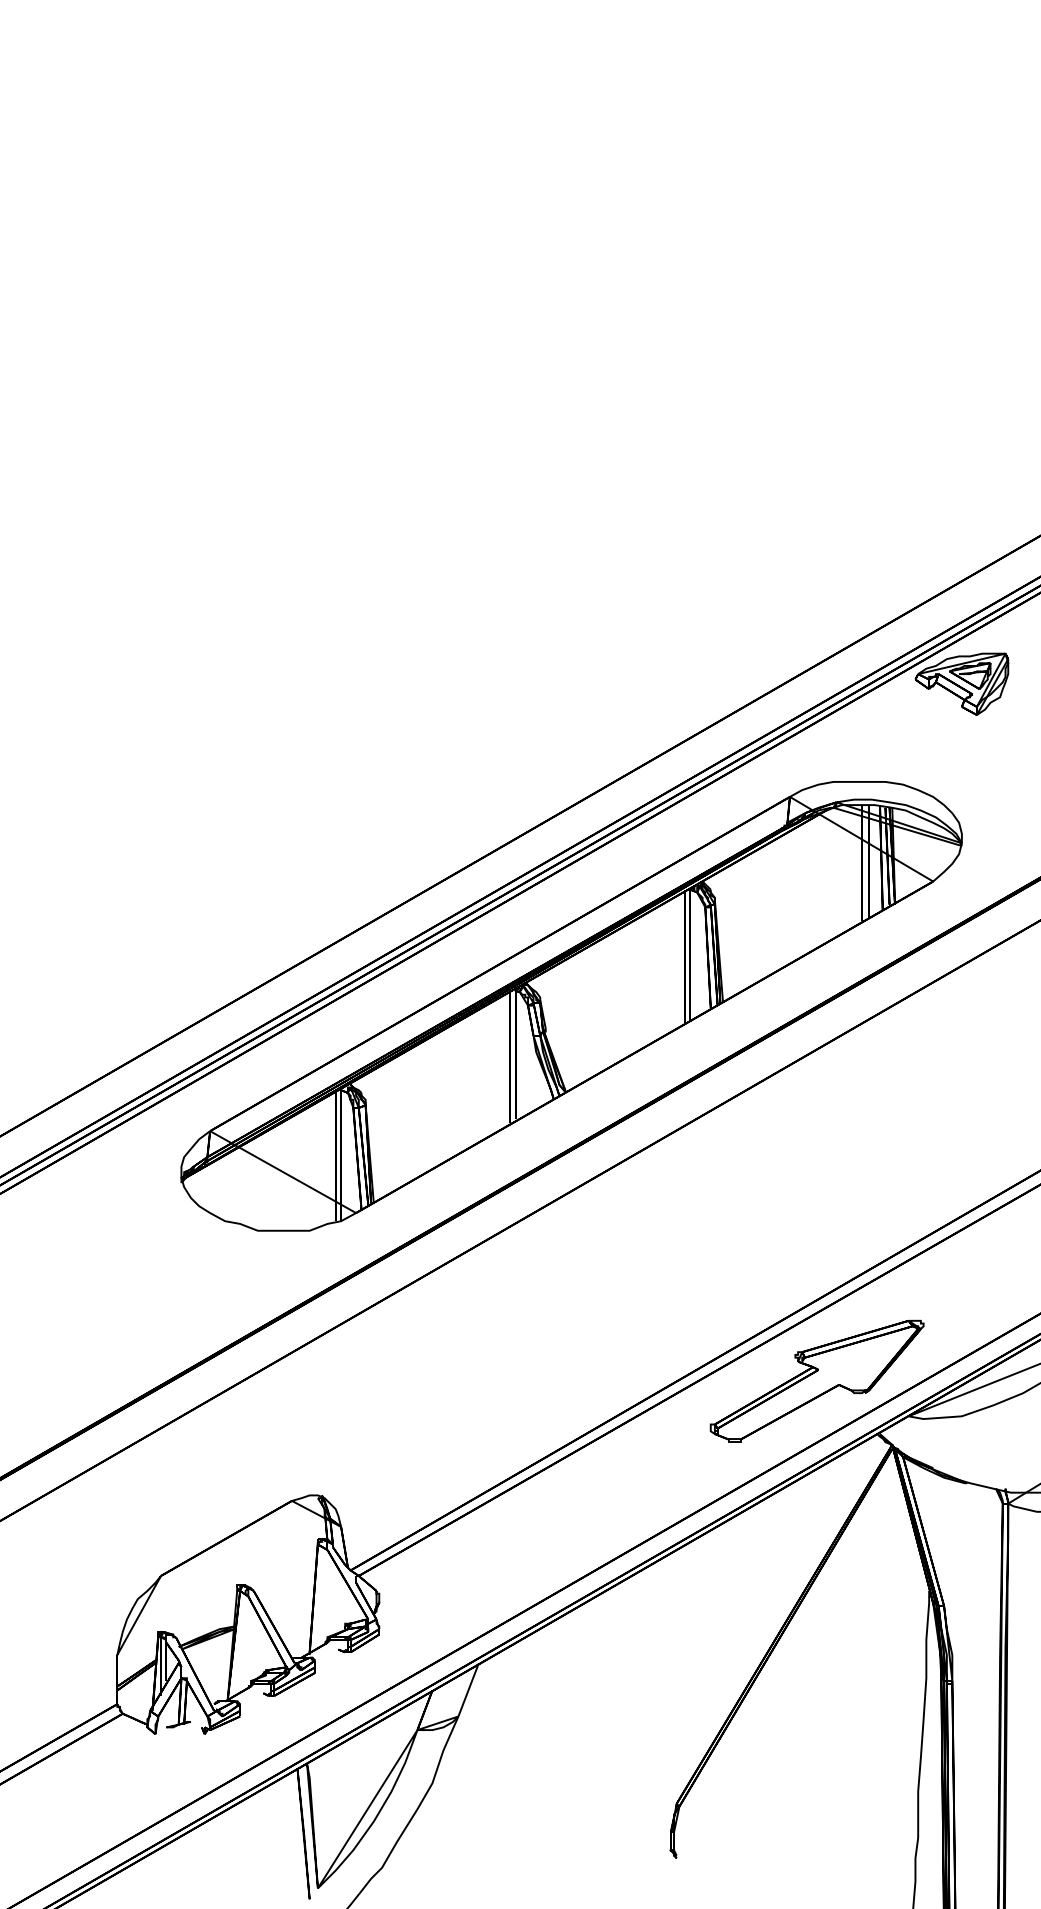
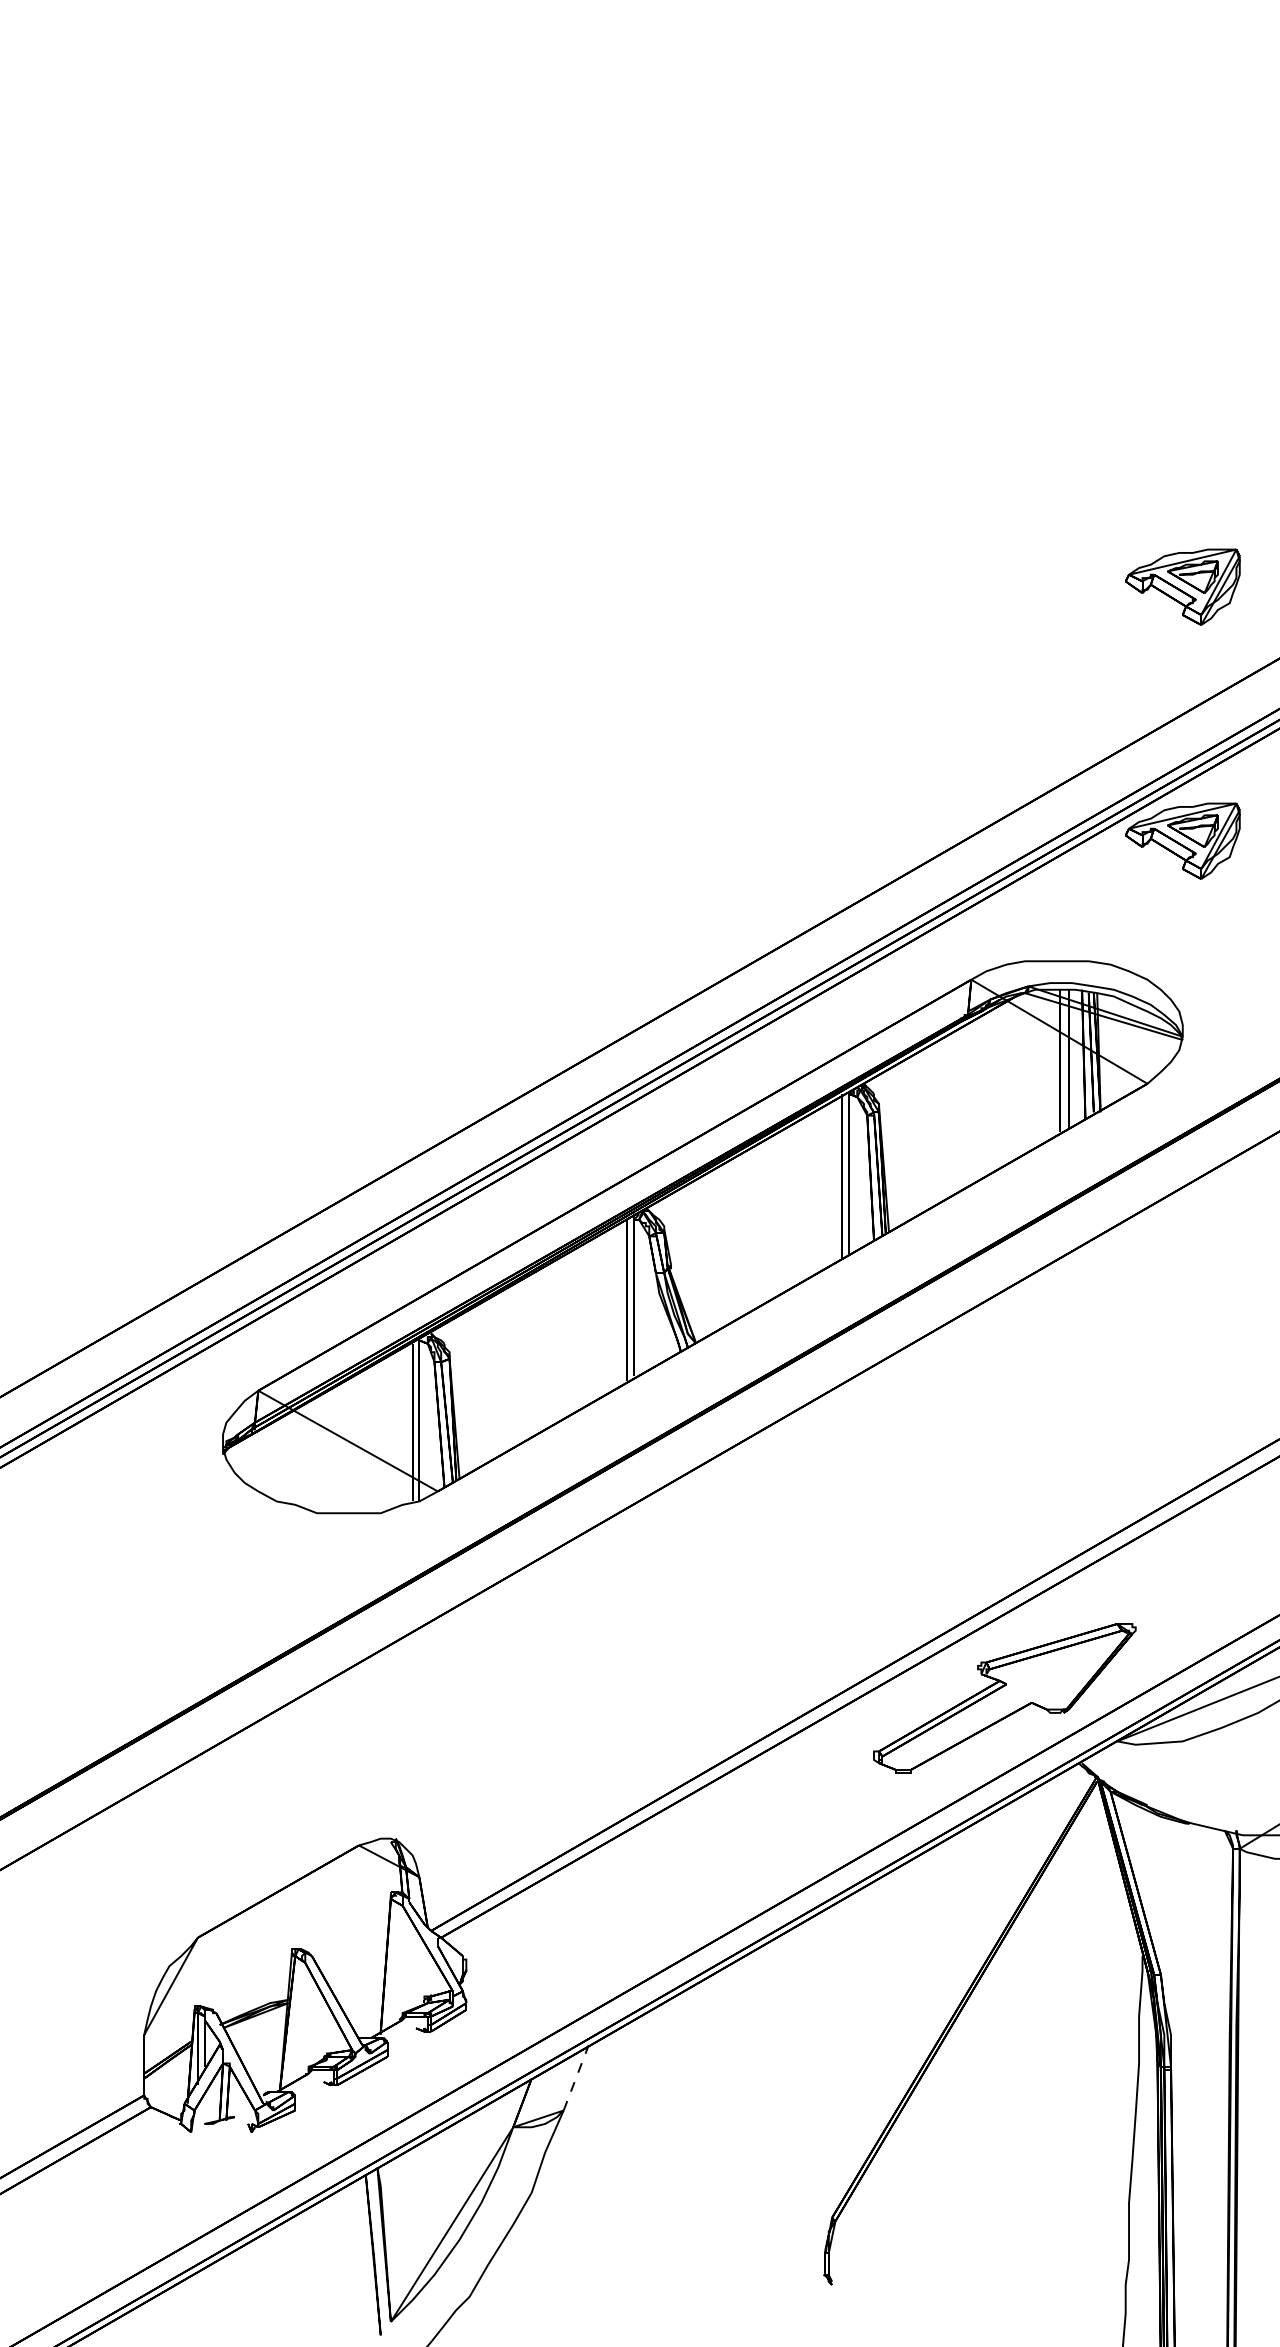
part: (961, 477) -> (1182, 586), added
line: (468, 1689) -> (576, 2077), solid -> dashed

